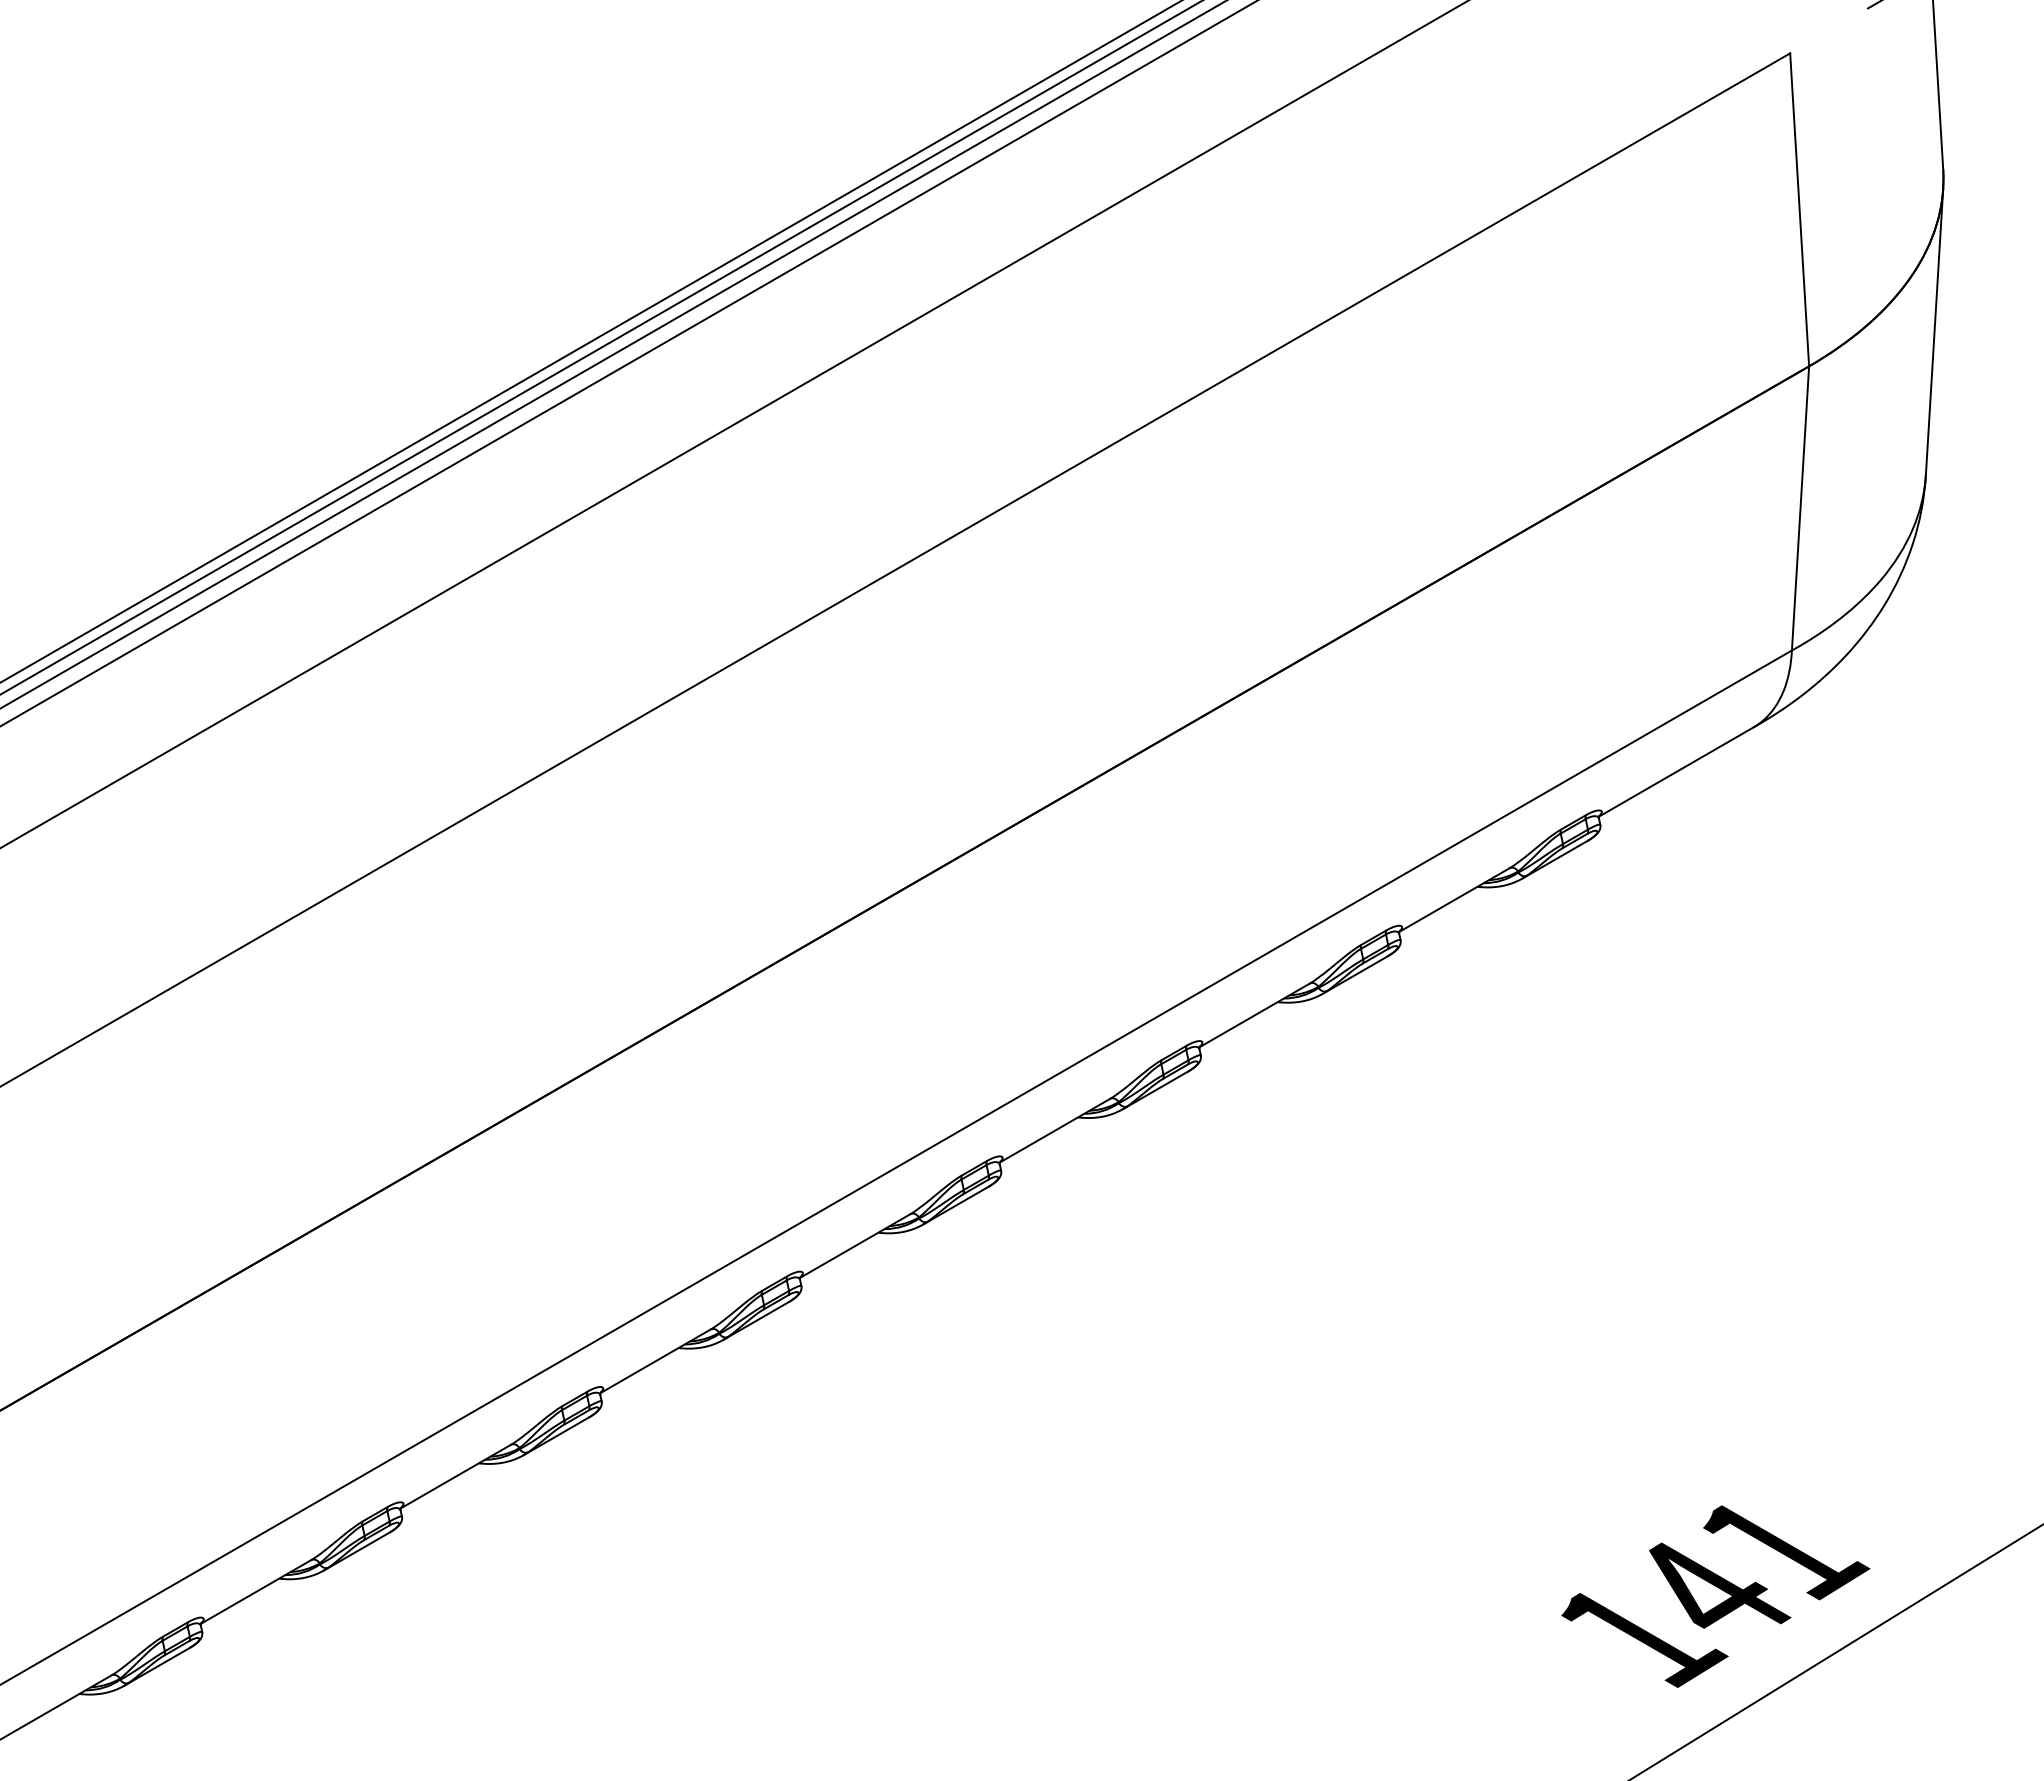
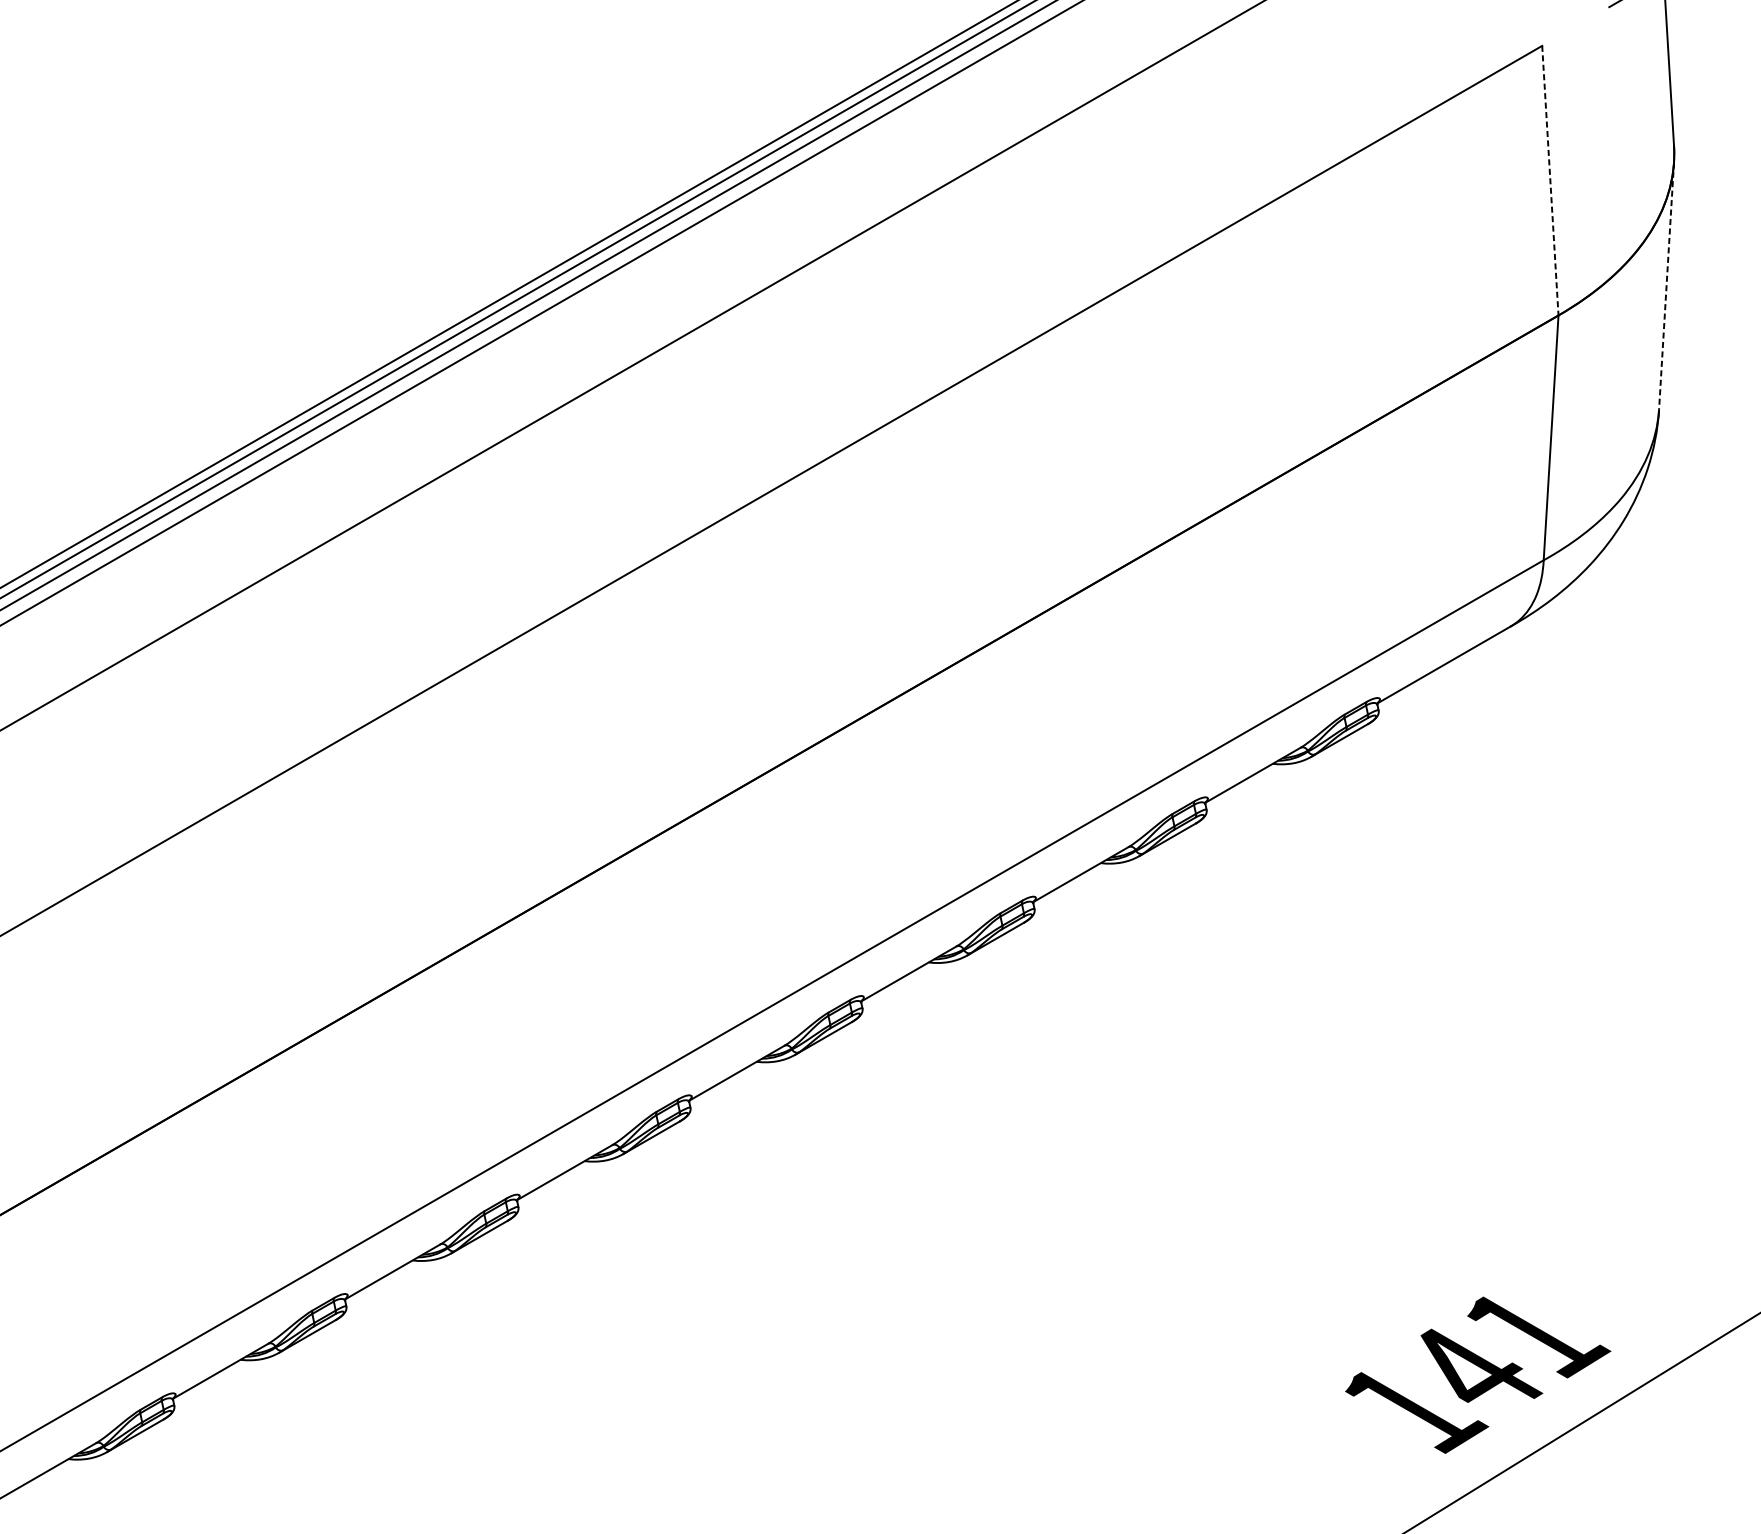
line: (1799, 209) -> (1550, 180), solid -> dashed
line: (1934, 332) -> (1666, 286), solid -> dashed

